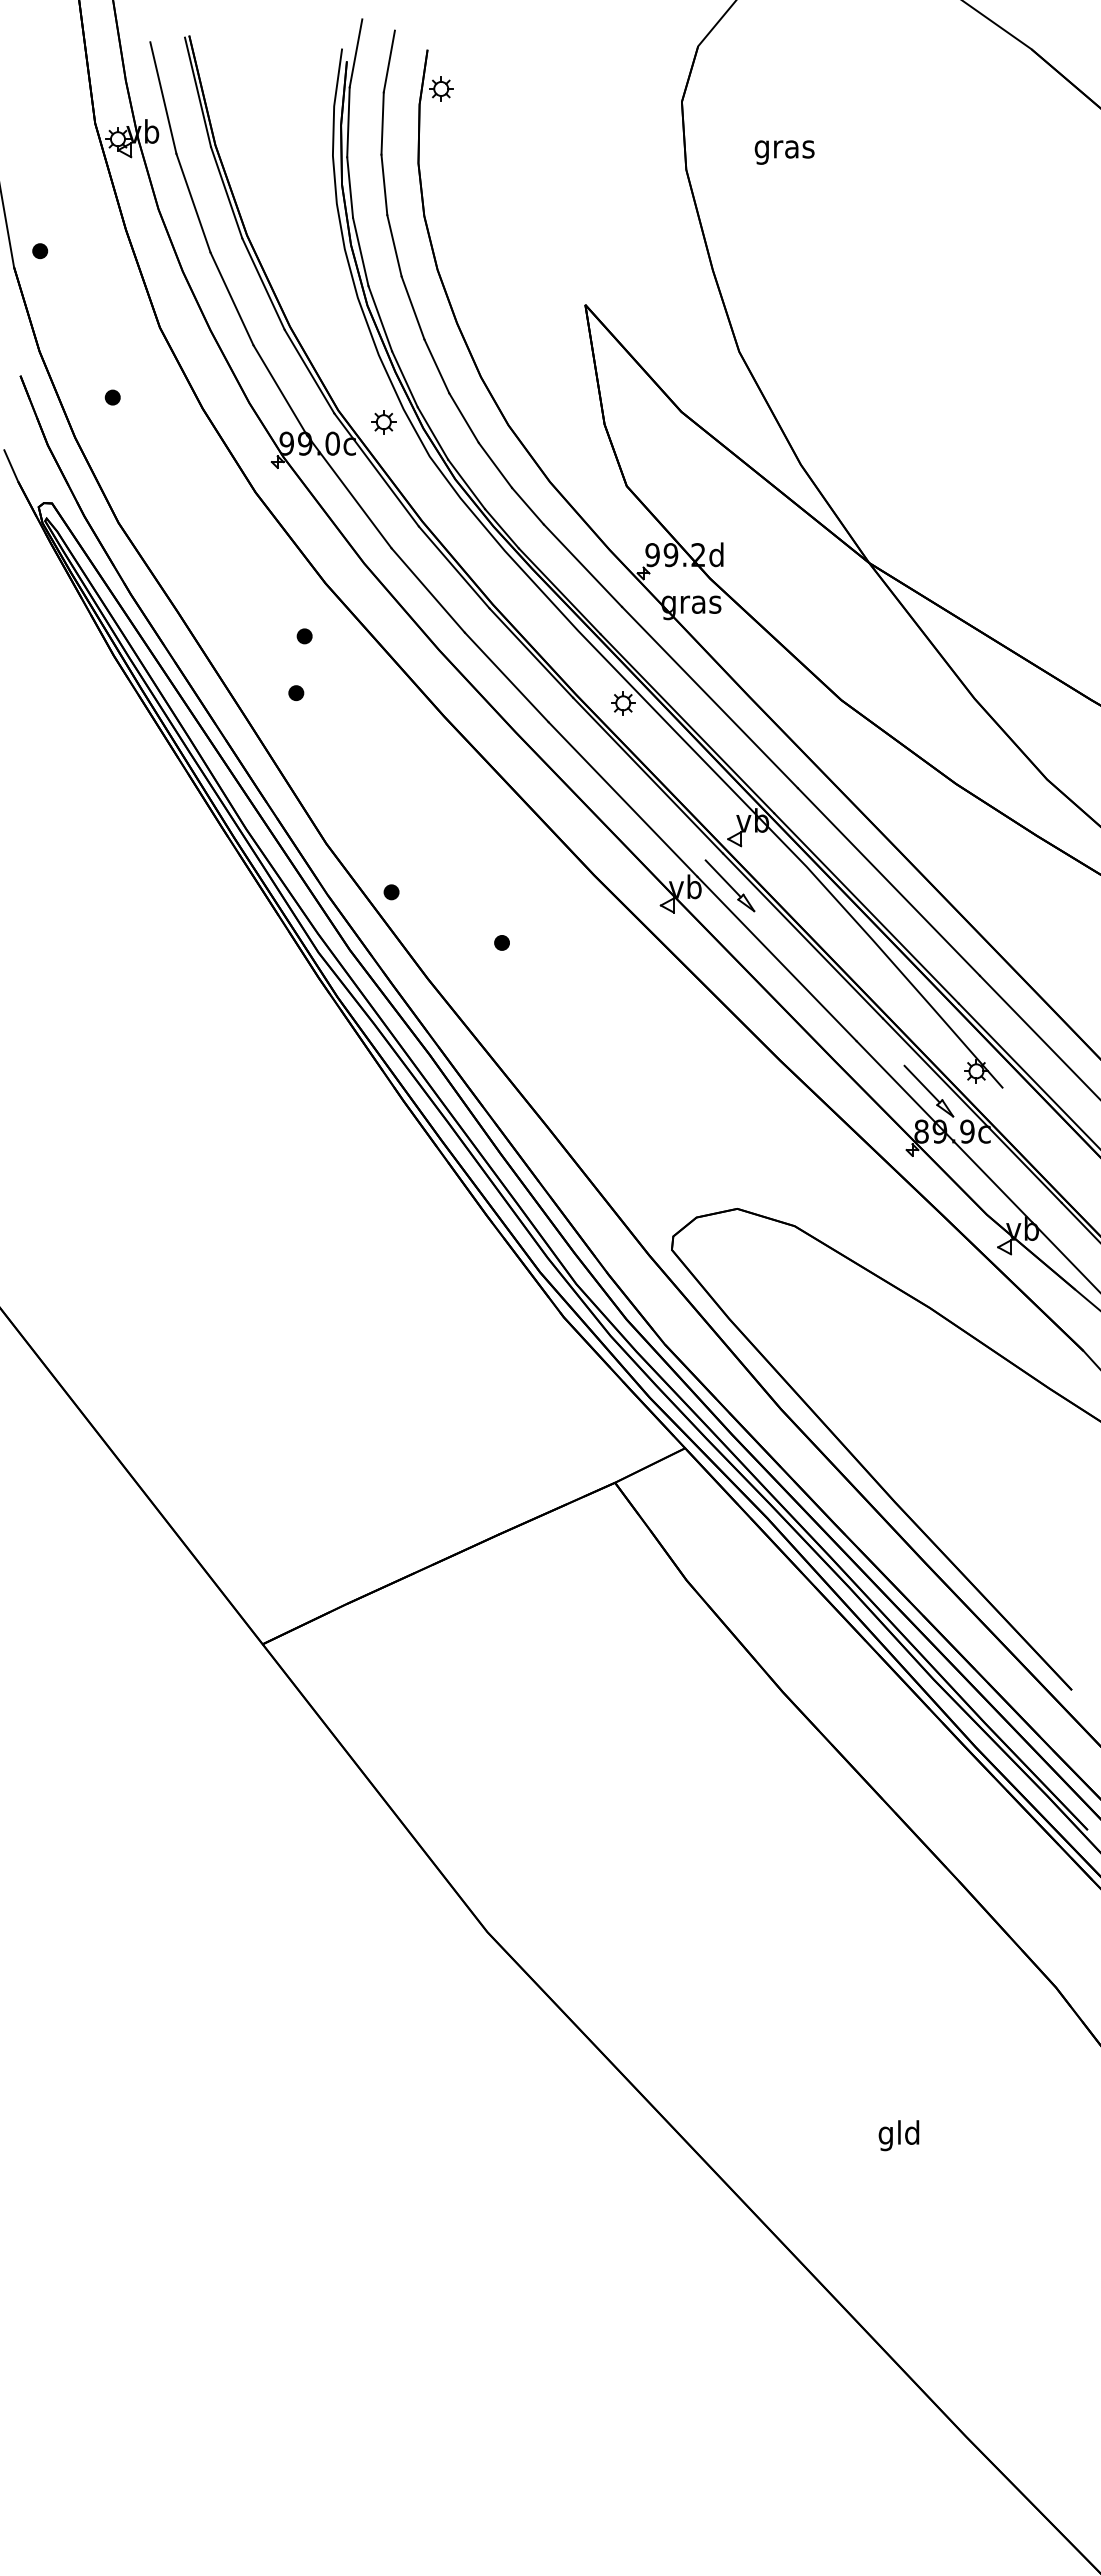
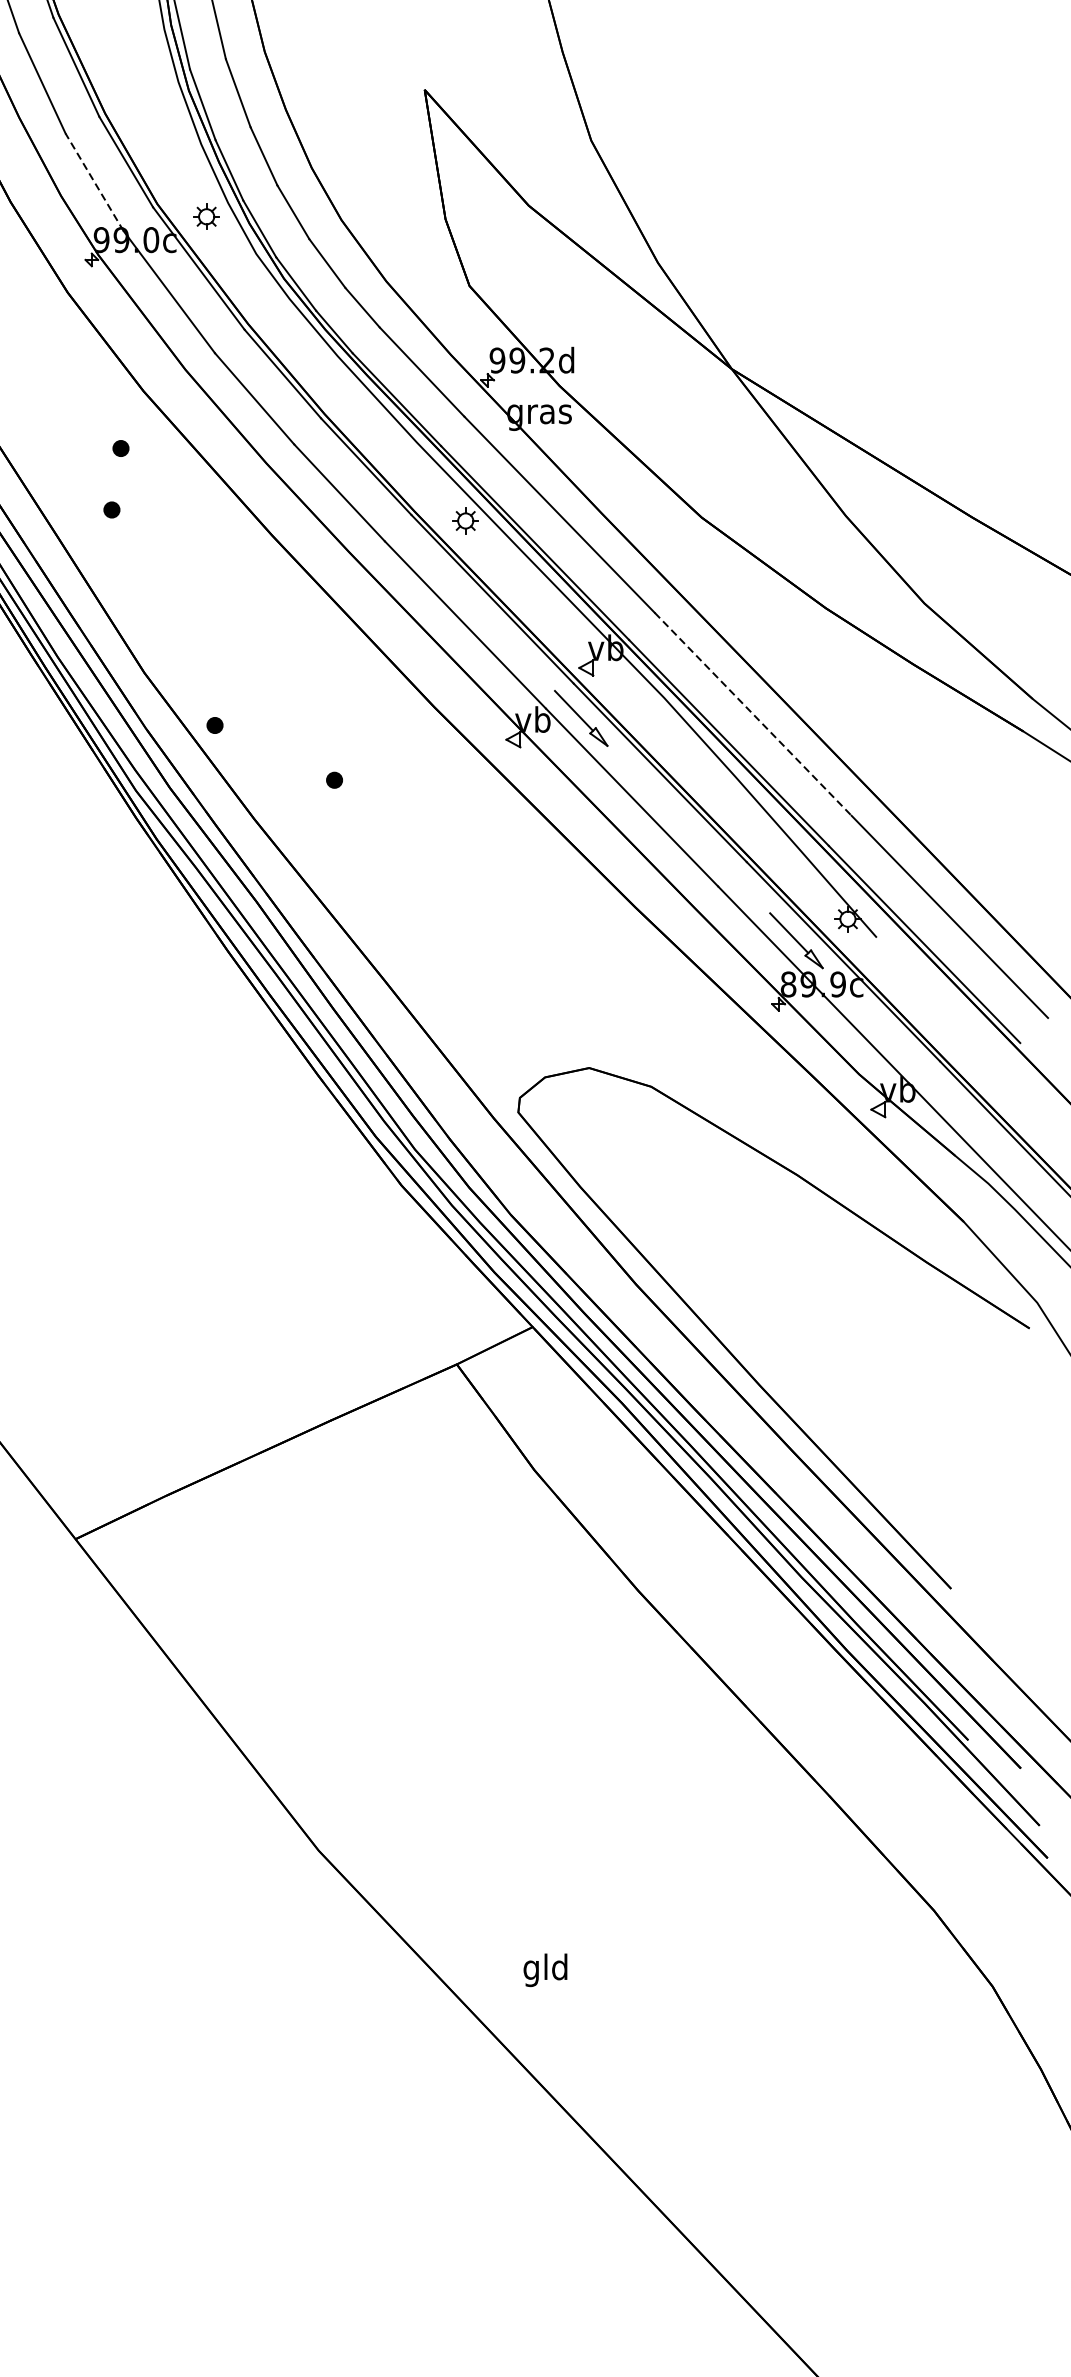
line: (280, 389) -> (94, 181), solid -> dashed
line: (888, 881) -> (752, 713), solid -> dashed
text: (898, 2135) -> (544, 1970), moved

